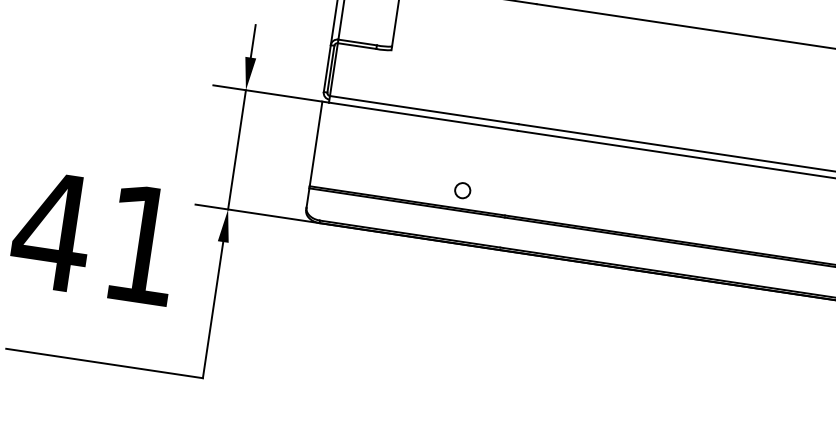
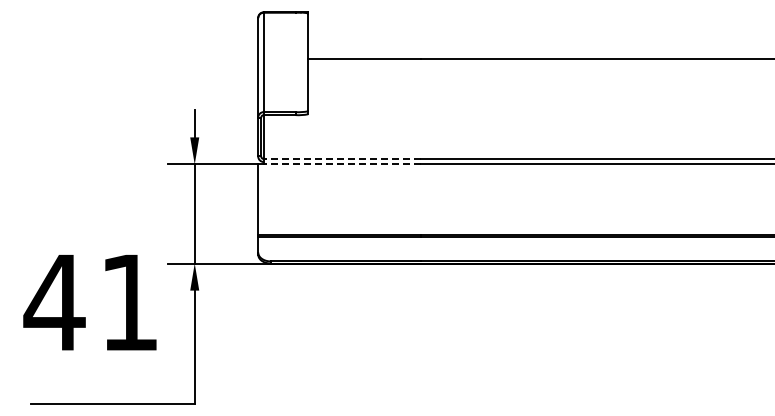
line: (423, 109) -> (341, 158), solid -> dashed
line: (422, 116) -> (341, 164), solid -> dashed
circle: (463, 190) -> (383, 219), removed

